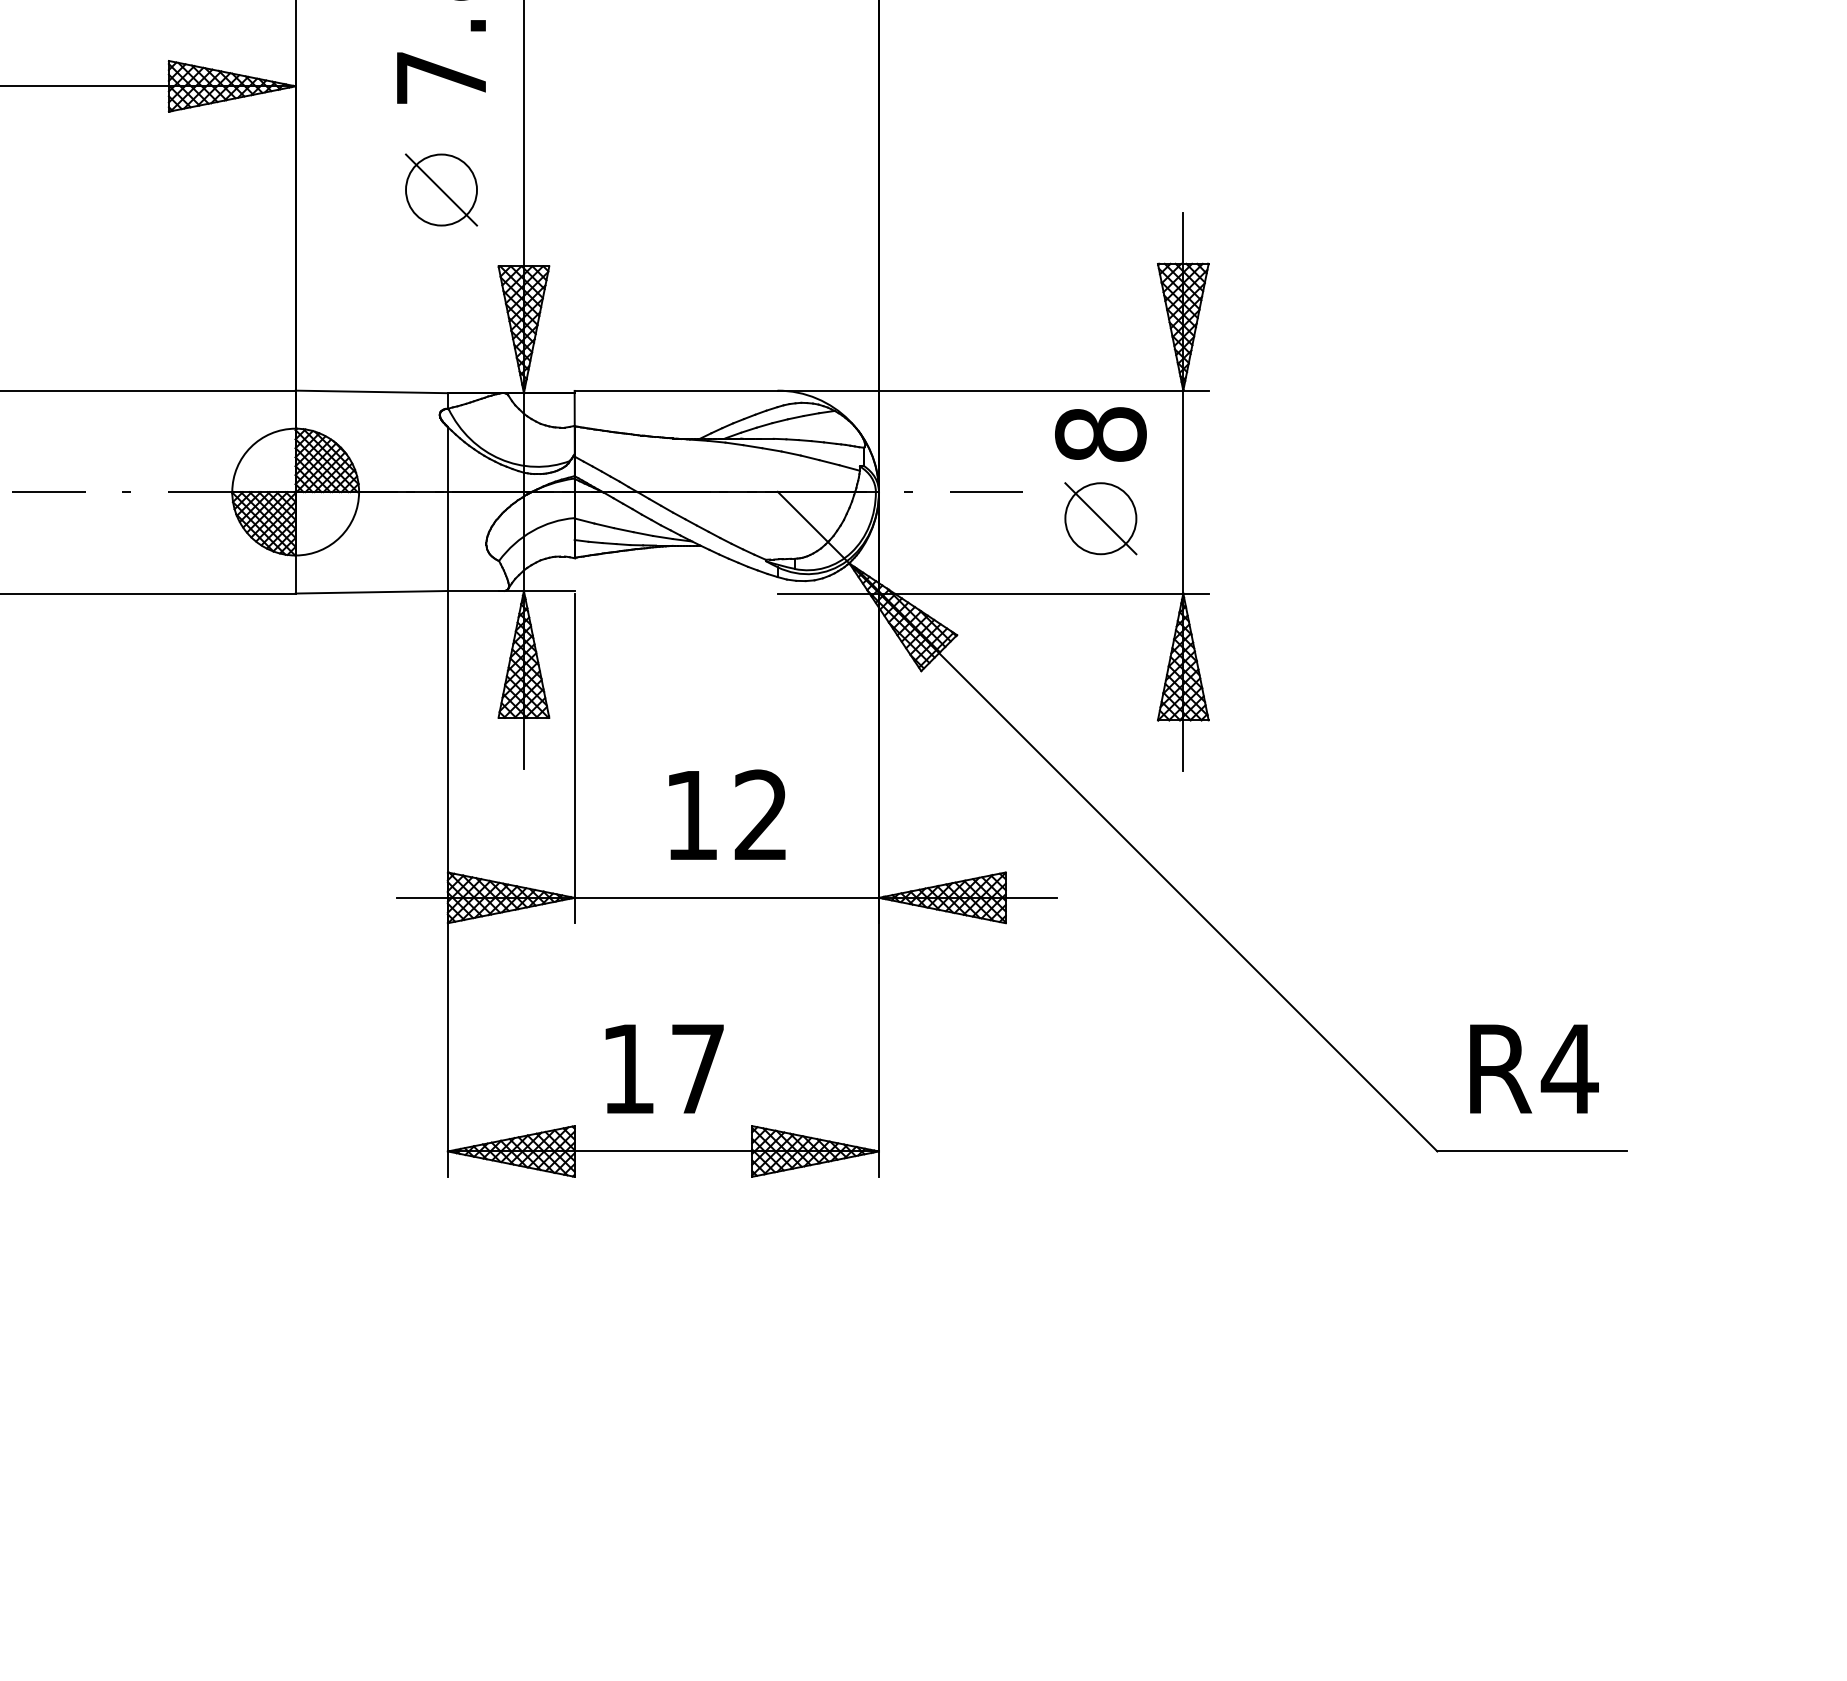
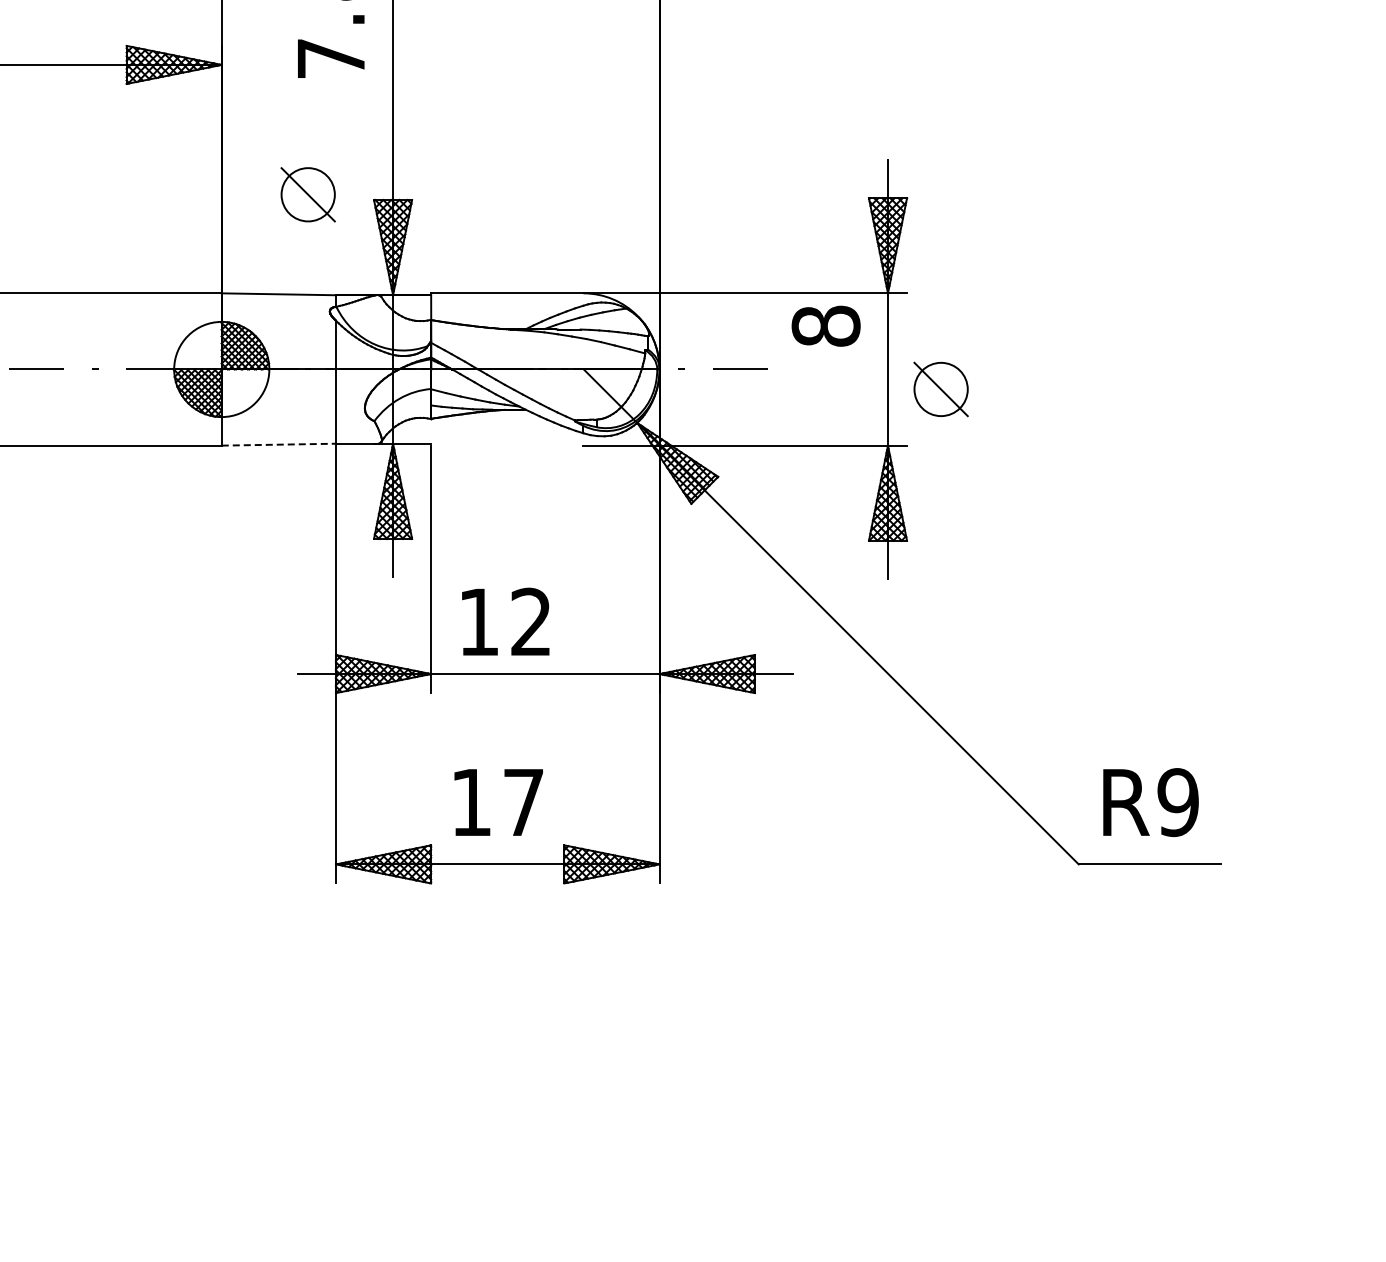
part: (440, 189) -> (307, 194), moved
part: (1100, 518) -> (940, 389), moved
line: (372, 592) -> (279, 444), solid -> dashed
text: (726, 814) -> (505, 621), moved
text: (1568, 1068) -> (1177, 802), R4 -> R9

